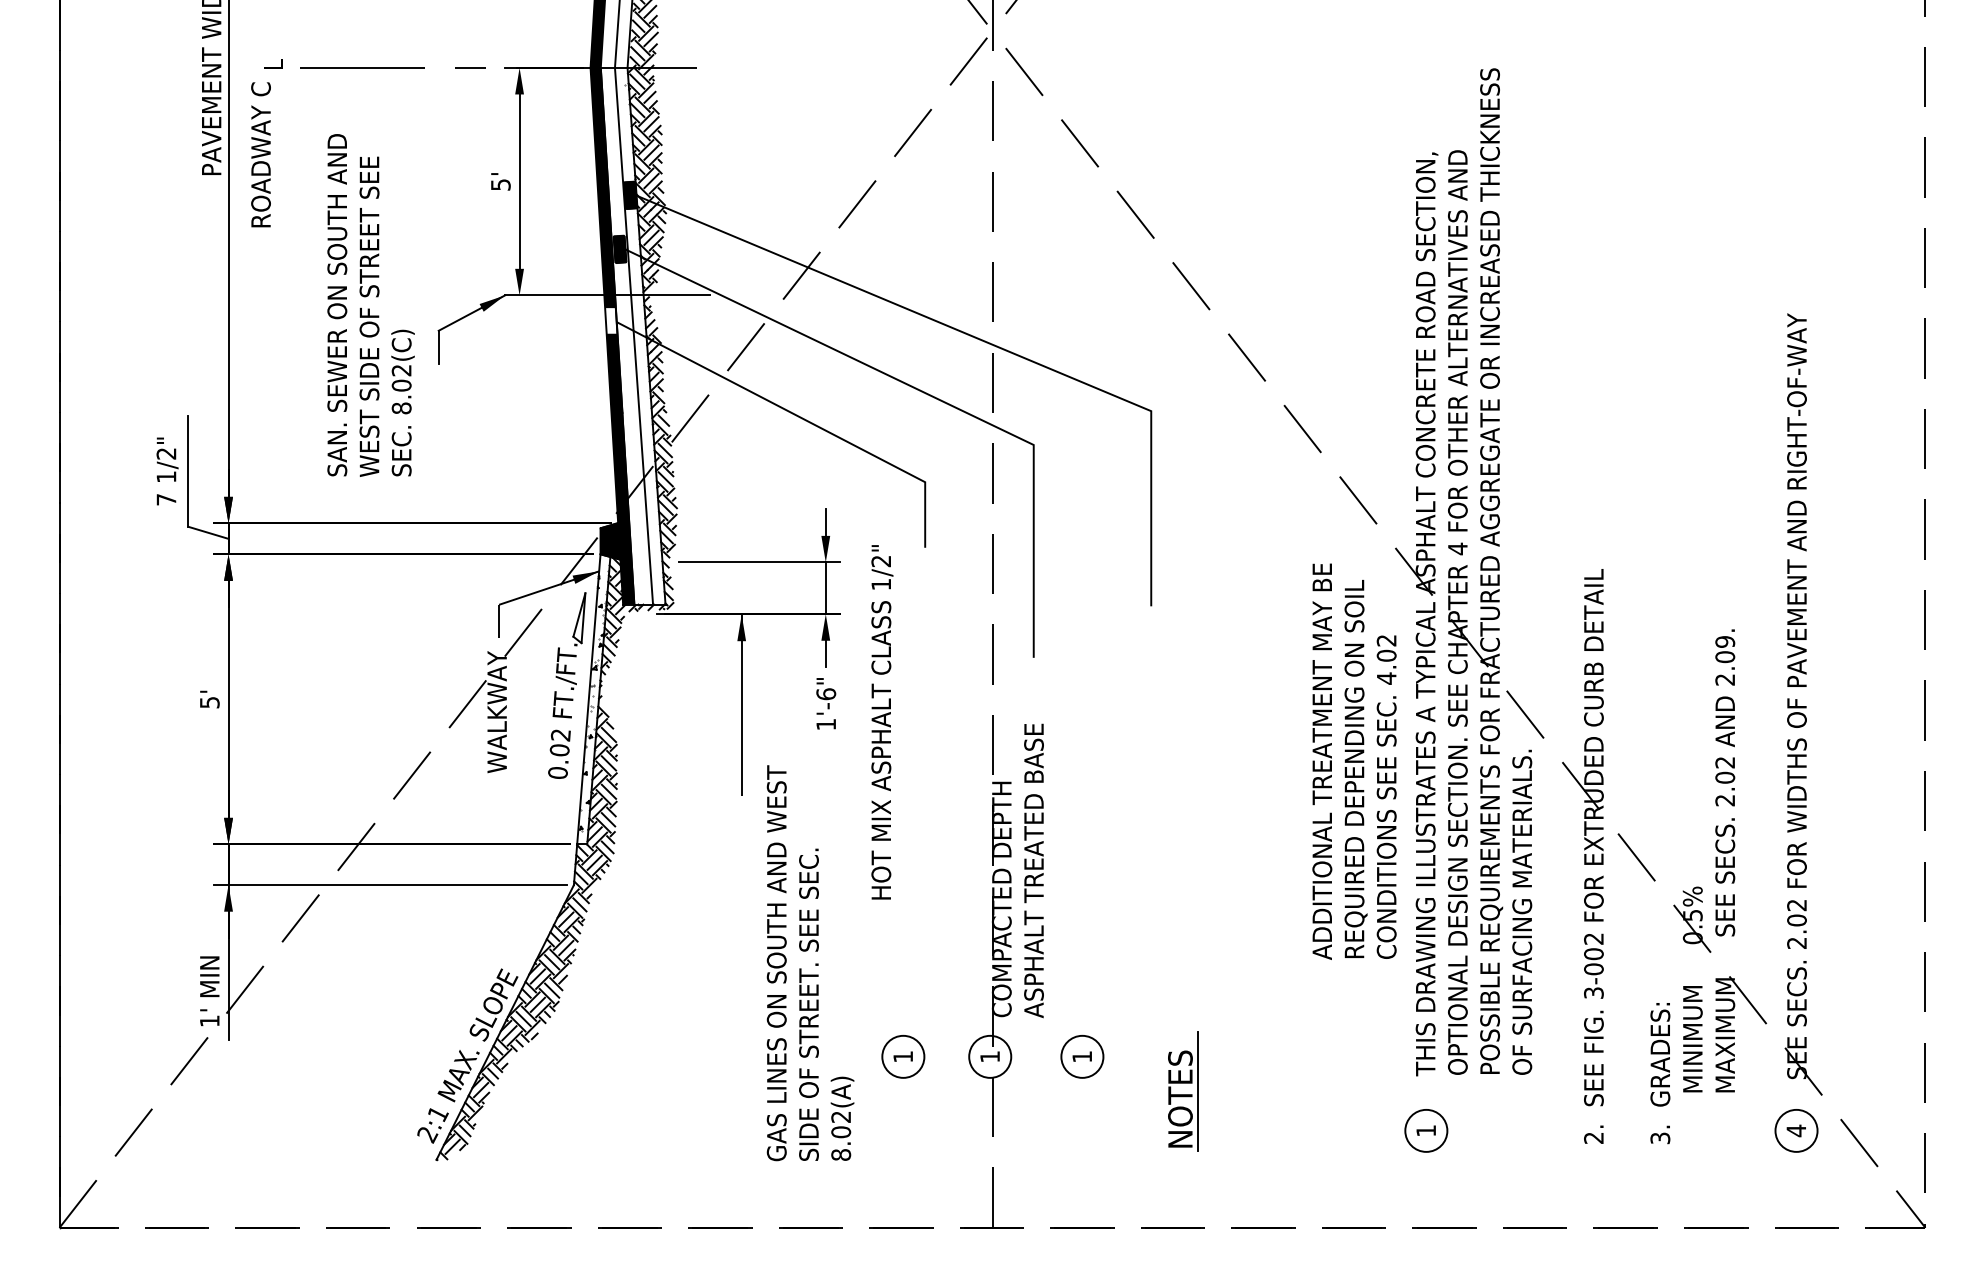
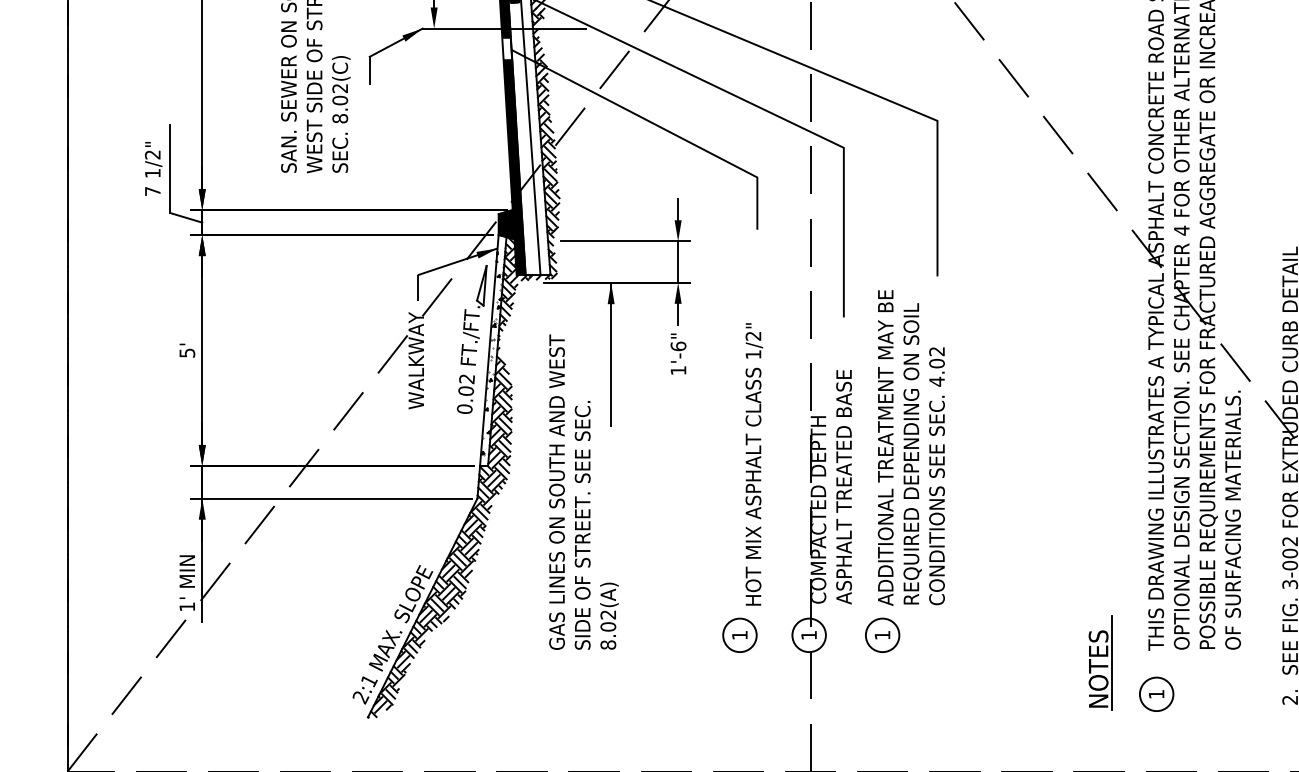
text: (882, 722) -> (754, 464), moved
text: (1354, 761) -> (911, 447), moved
text: (810, 963) -> (583, 492), moved
part: (1183, 1091) -> (1101, 662), moved

